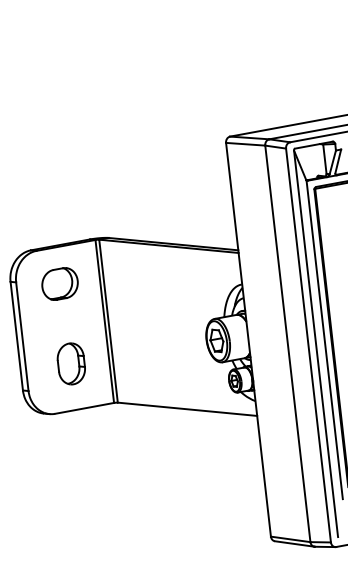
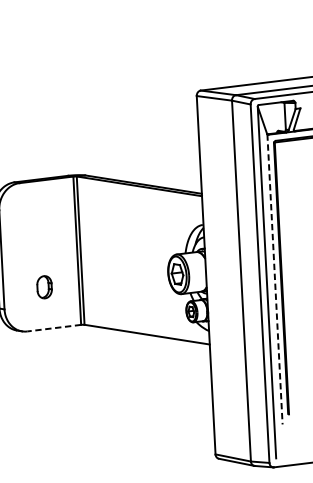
part: (59, 283) -> (38, 213), removed
line: (324, 340) -> (274, 280), solid -> dashed
part: (70, 363) -> (43, 286), size x0.6
line: (84, 408) -> (54, 328), solid -> dashed

